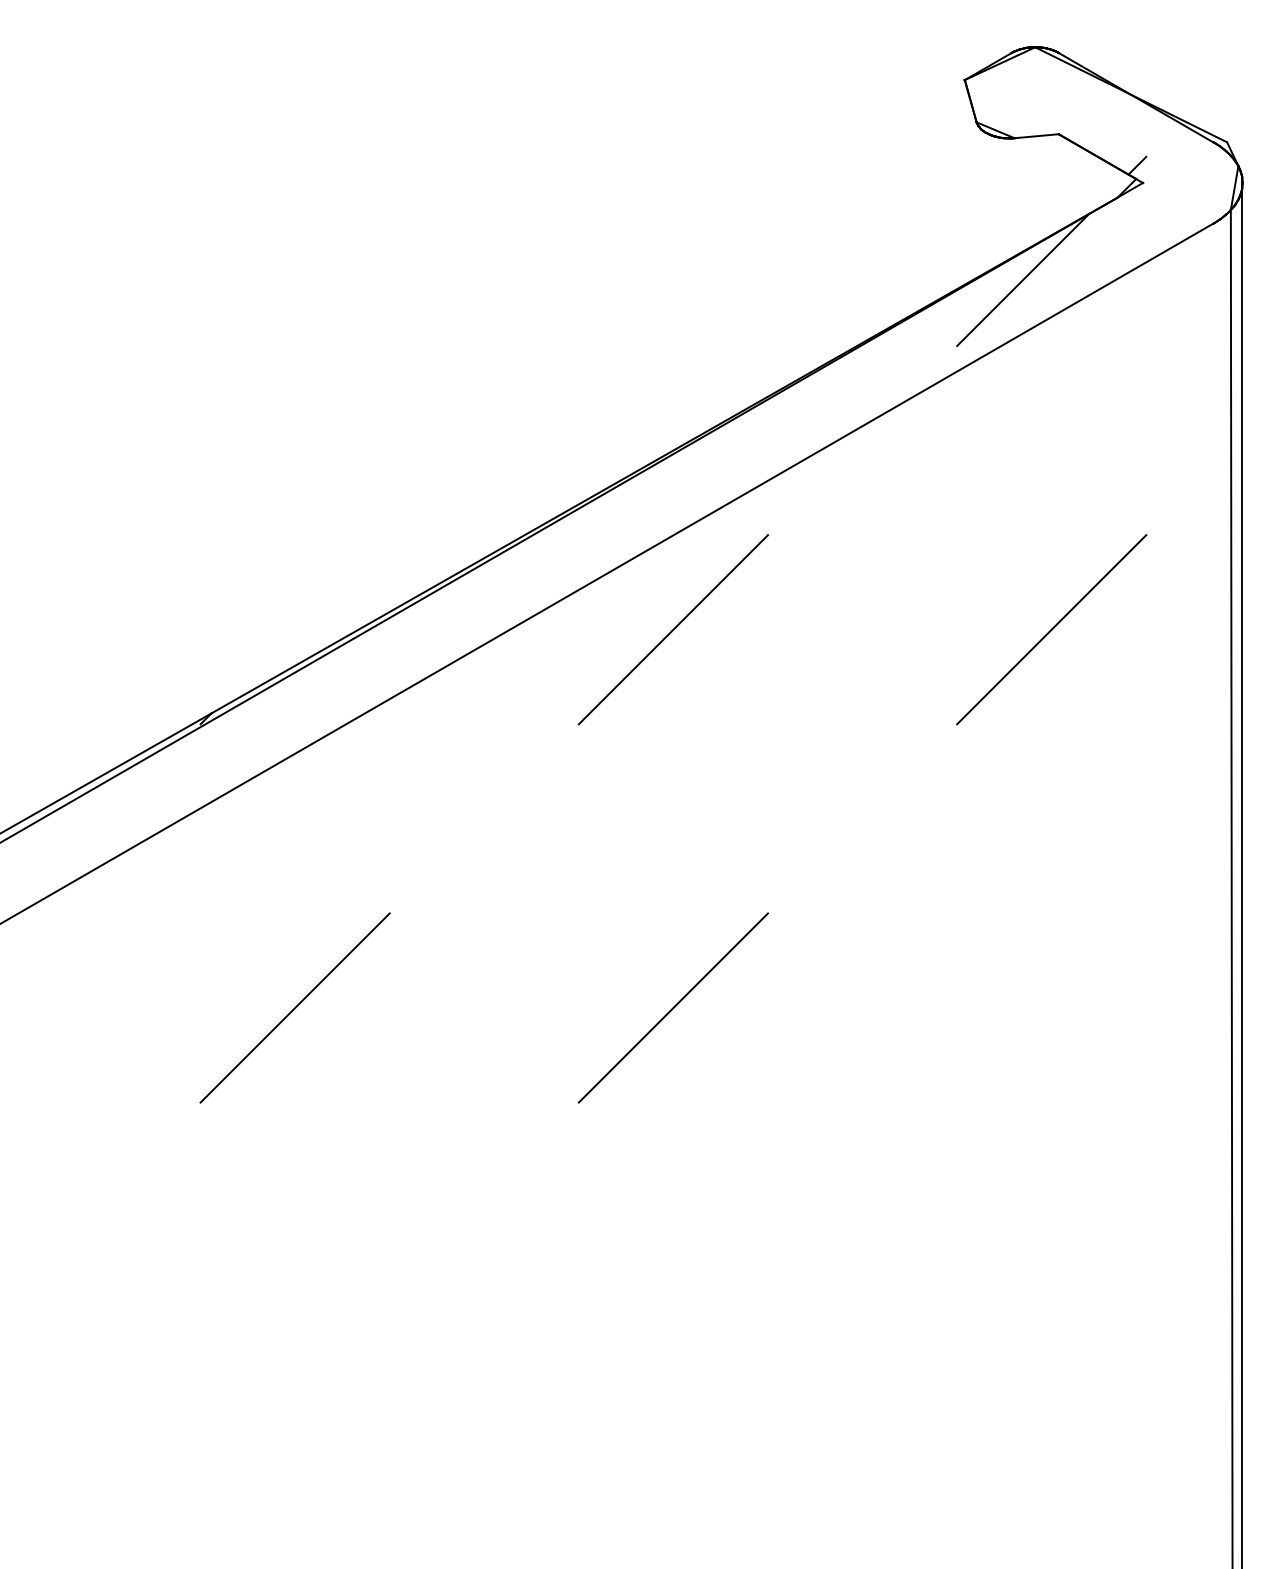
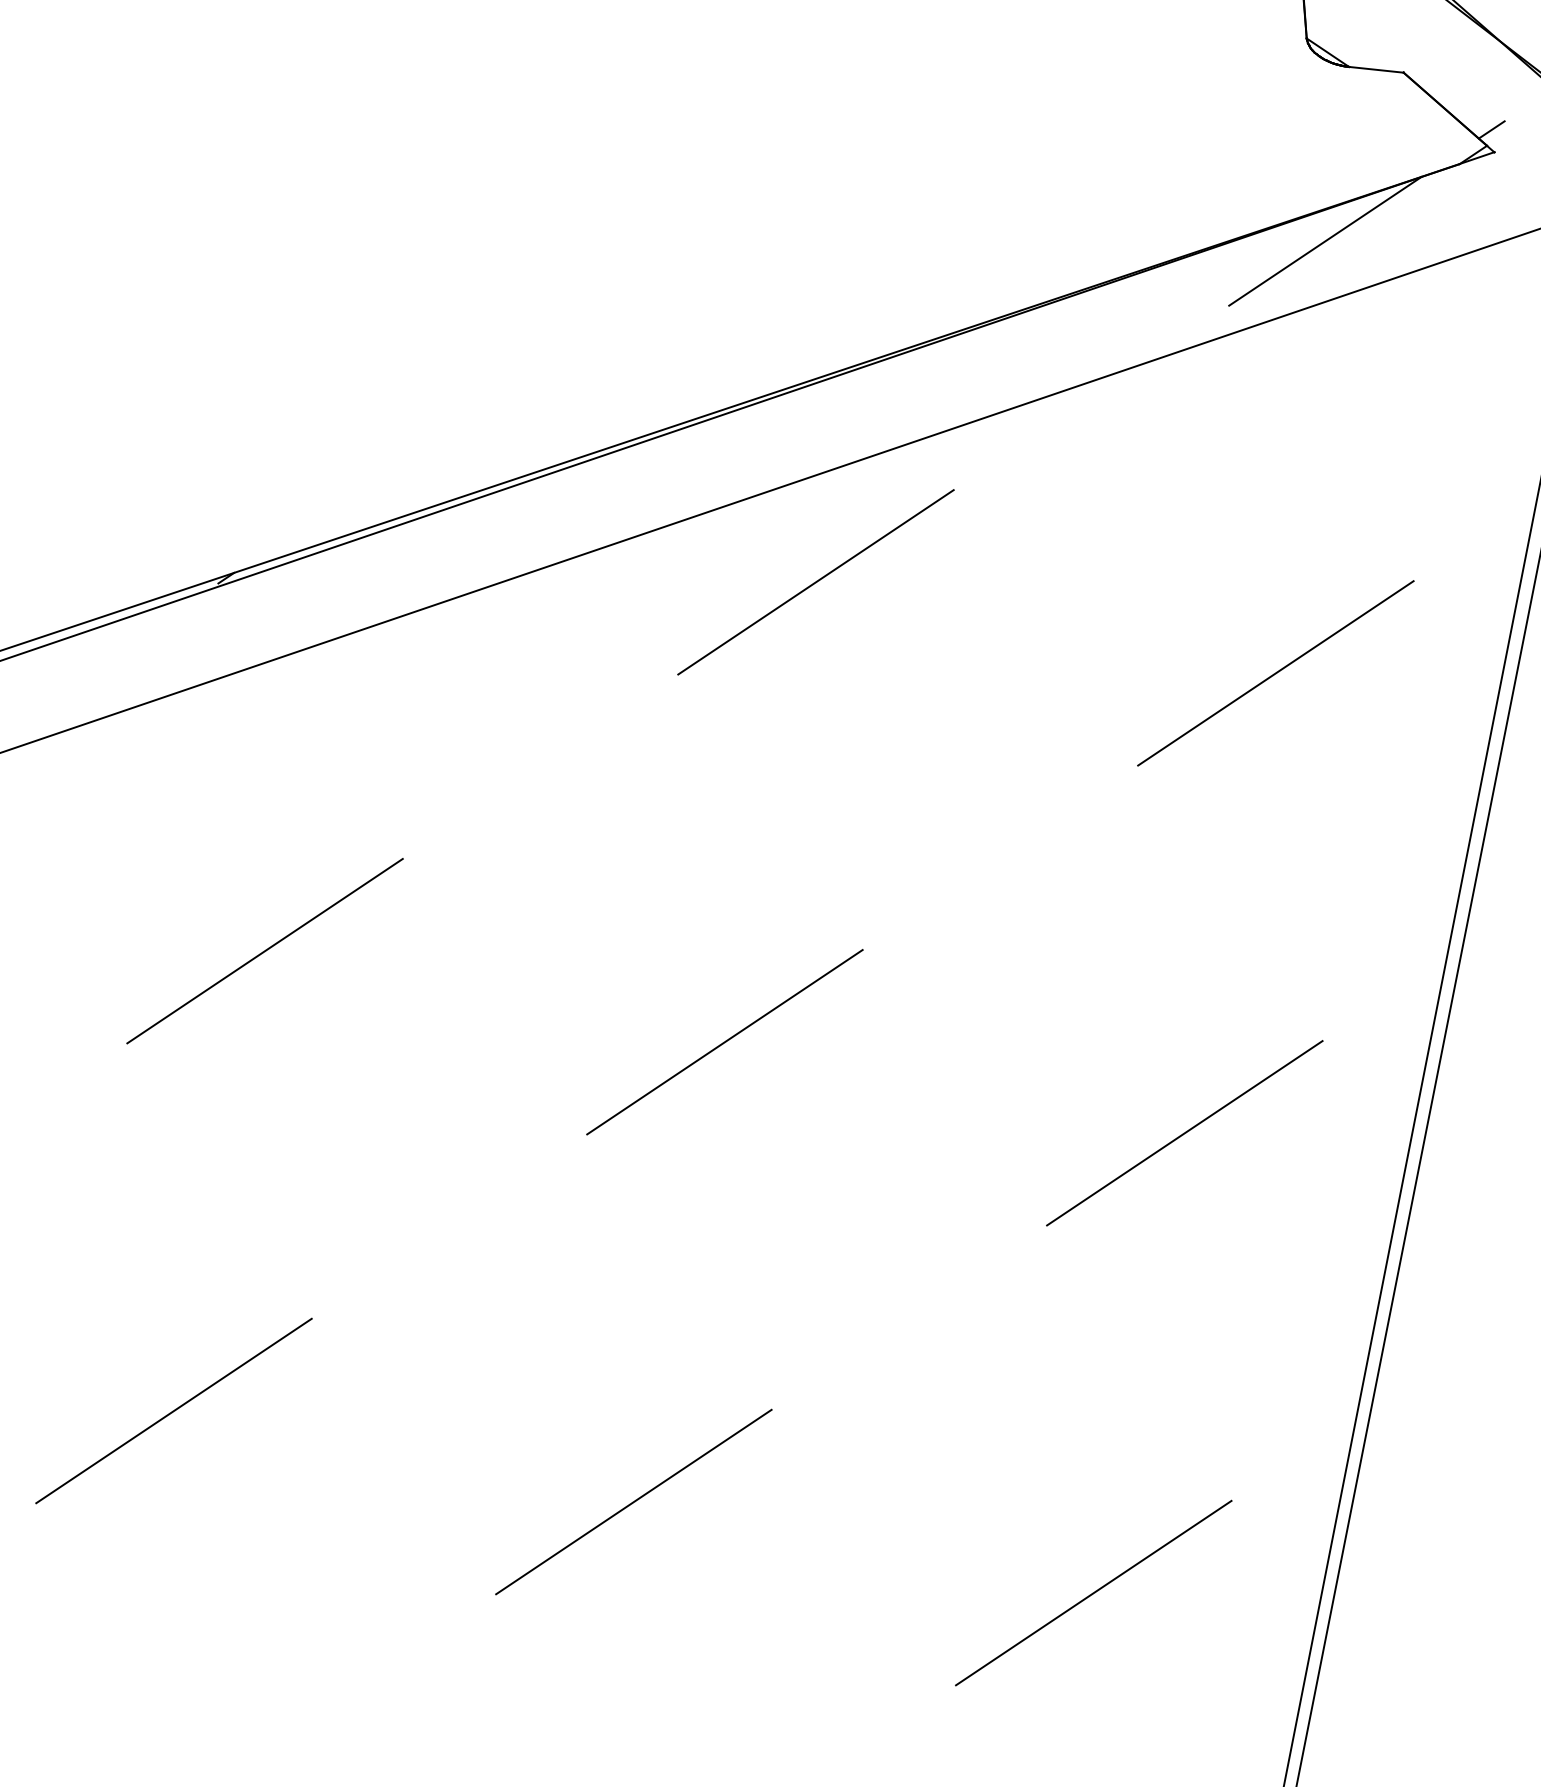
line: (1051, 1007) -> (1184, 1132), added
line: (294, 1385) -> (173, 1409), added
line: (673, 1385) -> (634, 1501), added
line: (1051, 1385) -> (1093, 1592), added

